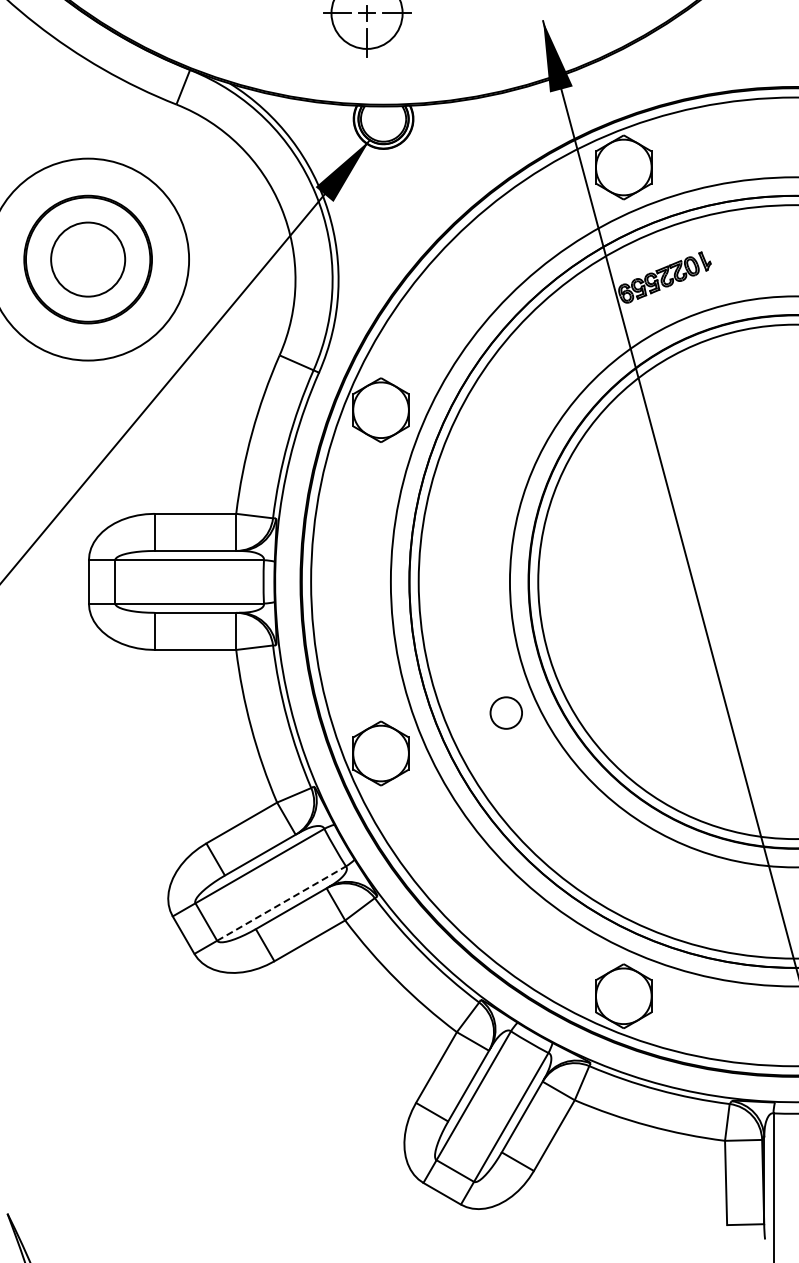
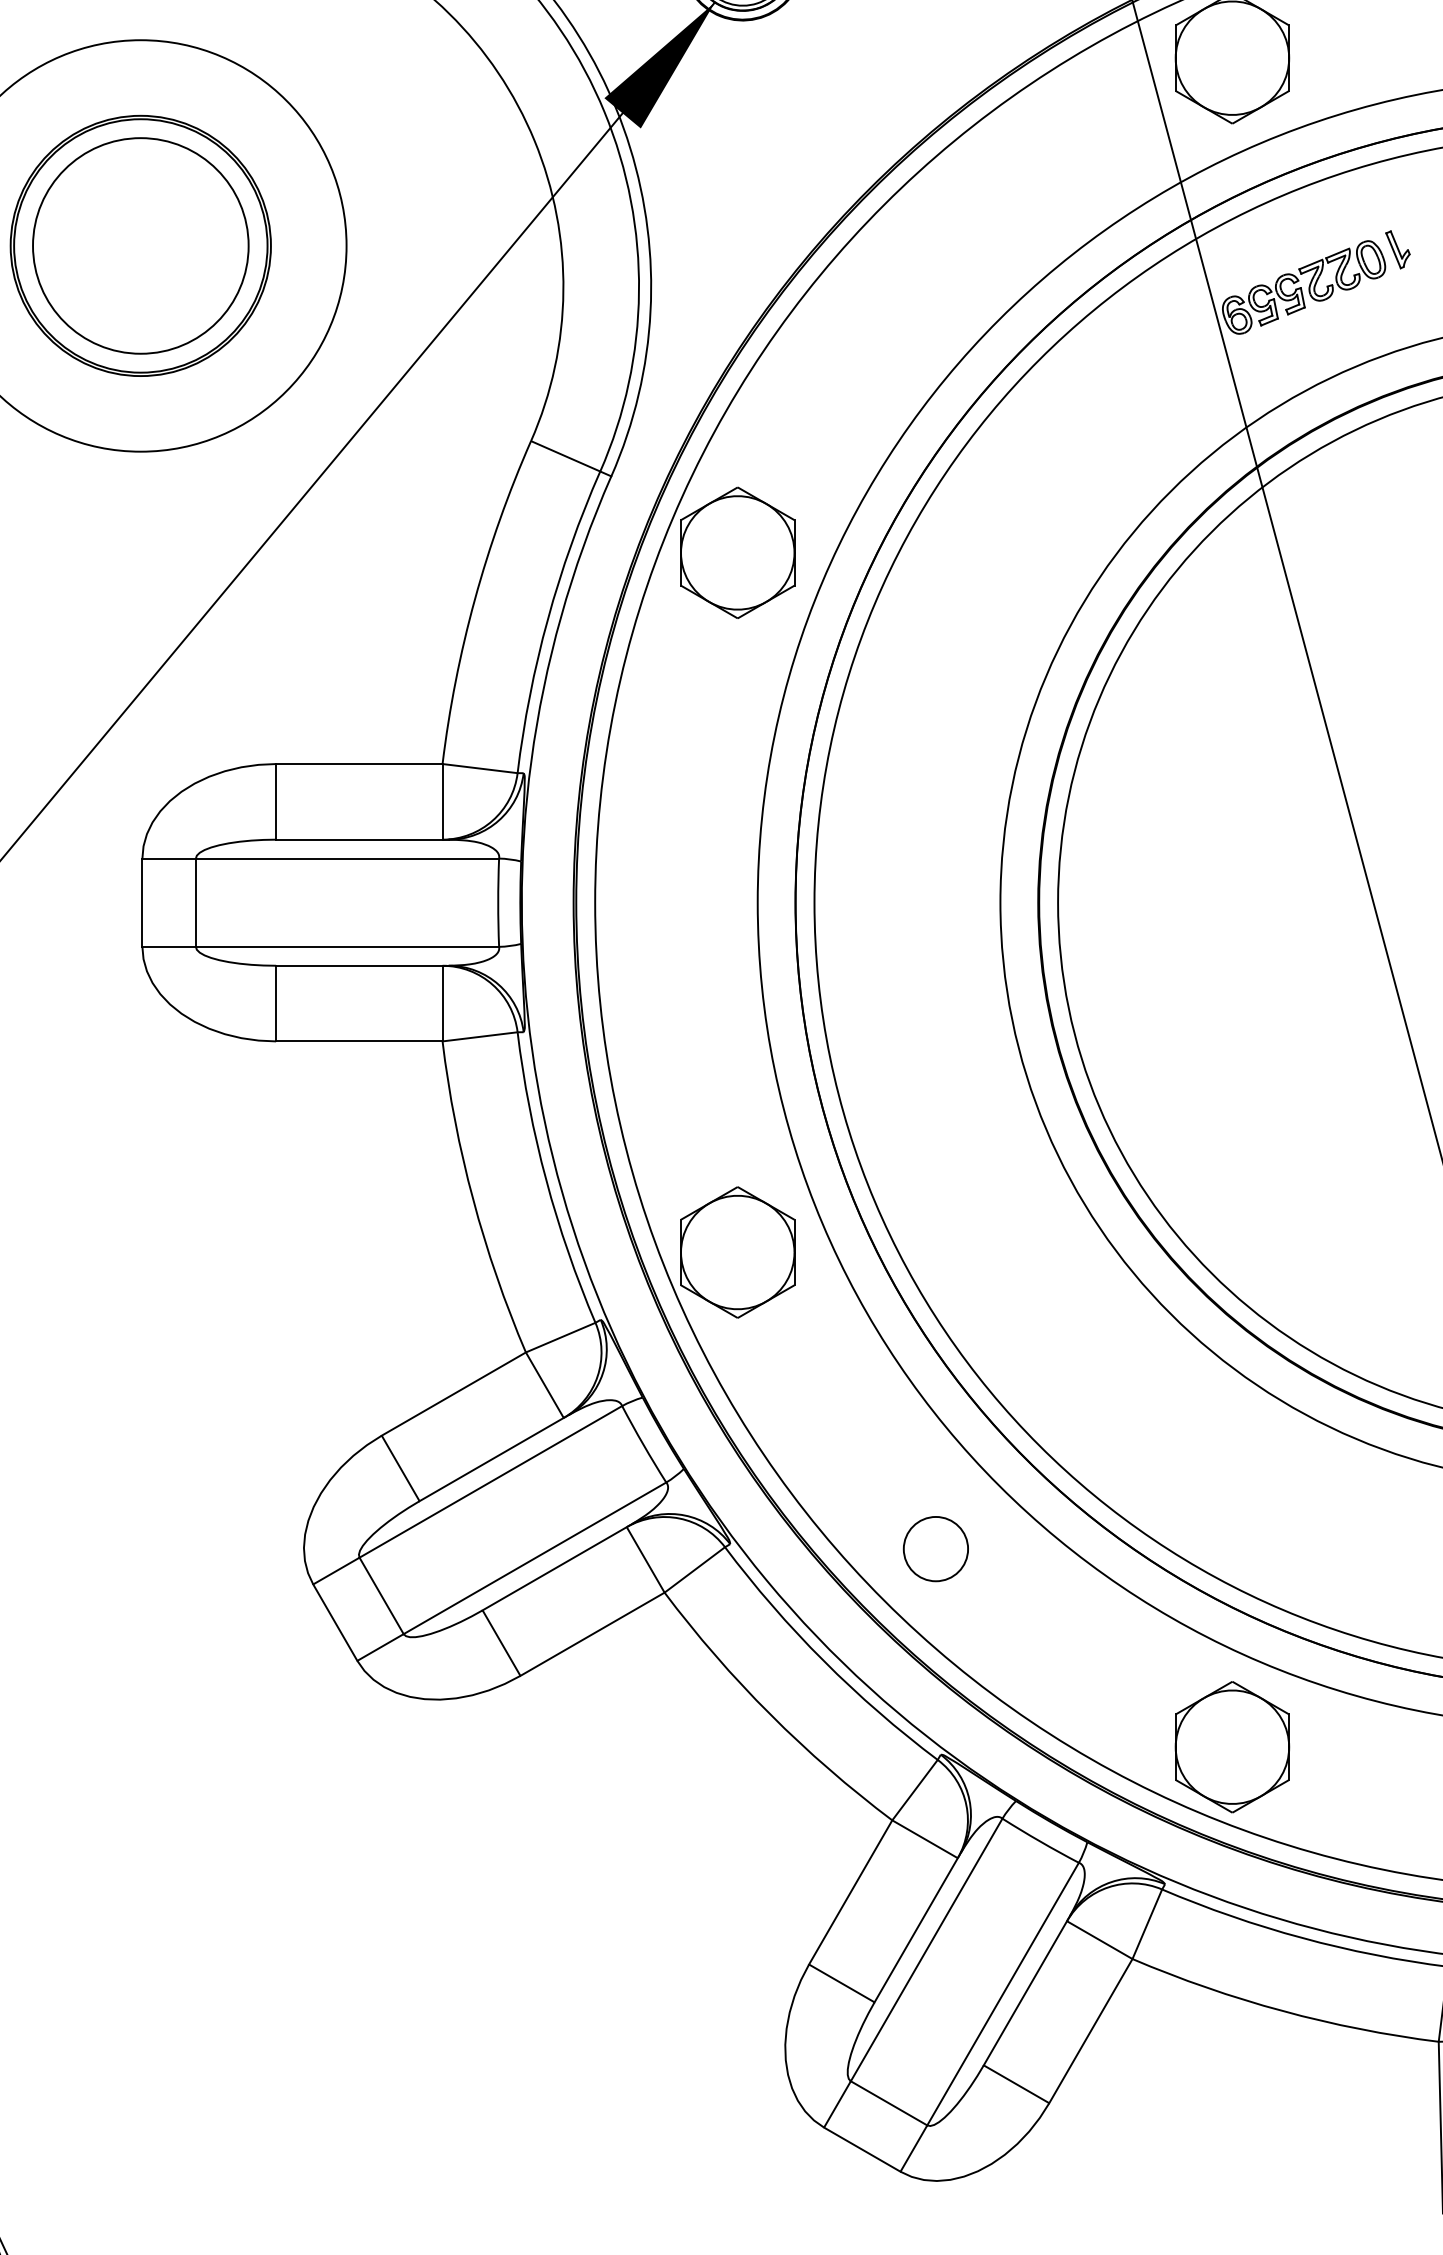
circle: (88, 259) -> (141, 245), size x1.43
circle: (505, 712) -> (934, 1547), moved
line: (282, 903) -> (536, 1558), dashed -> solid

